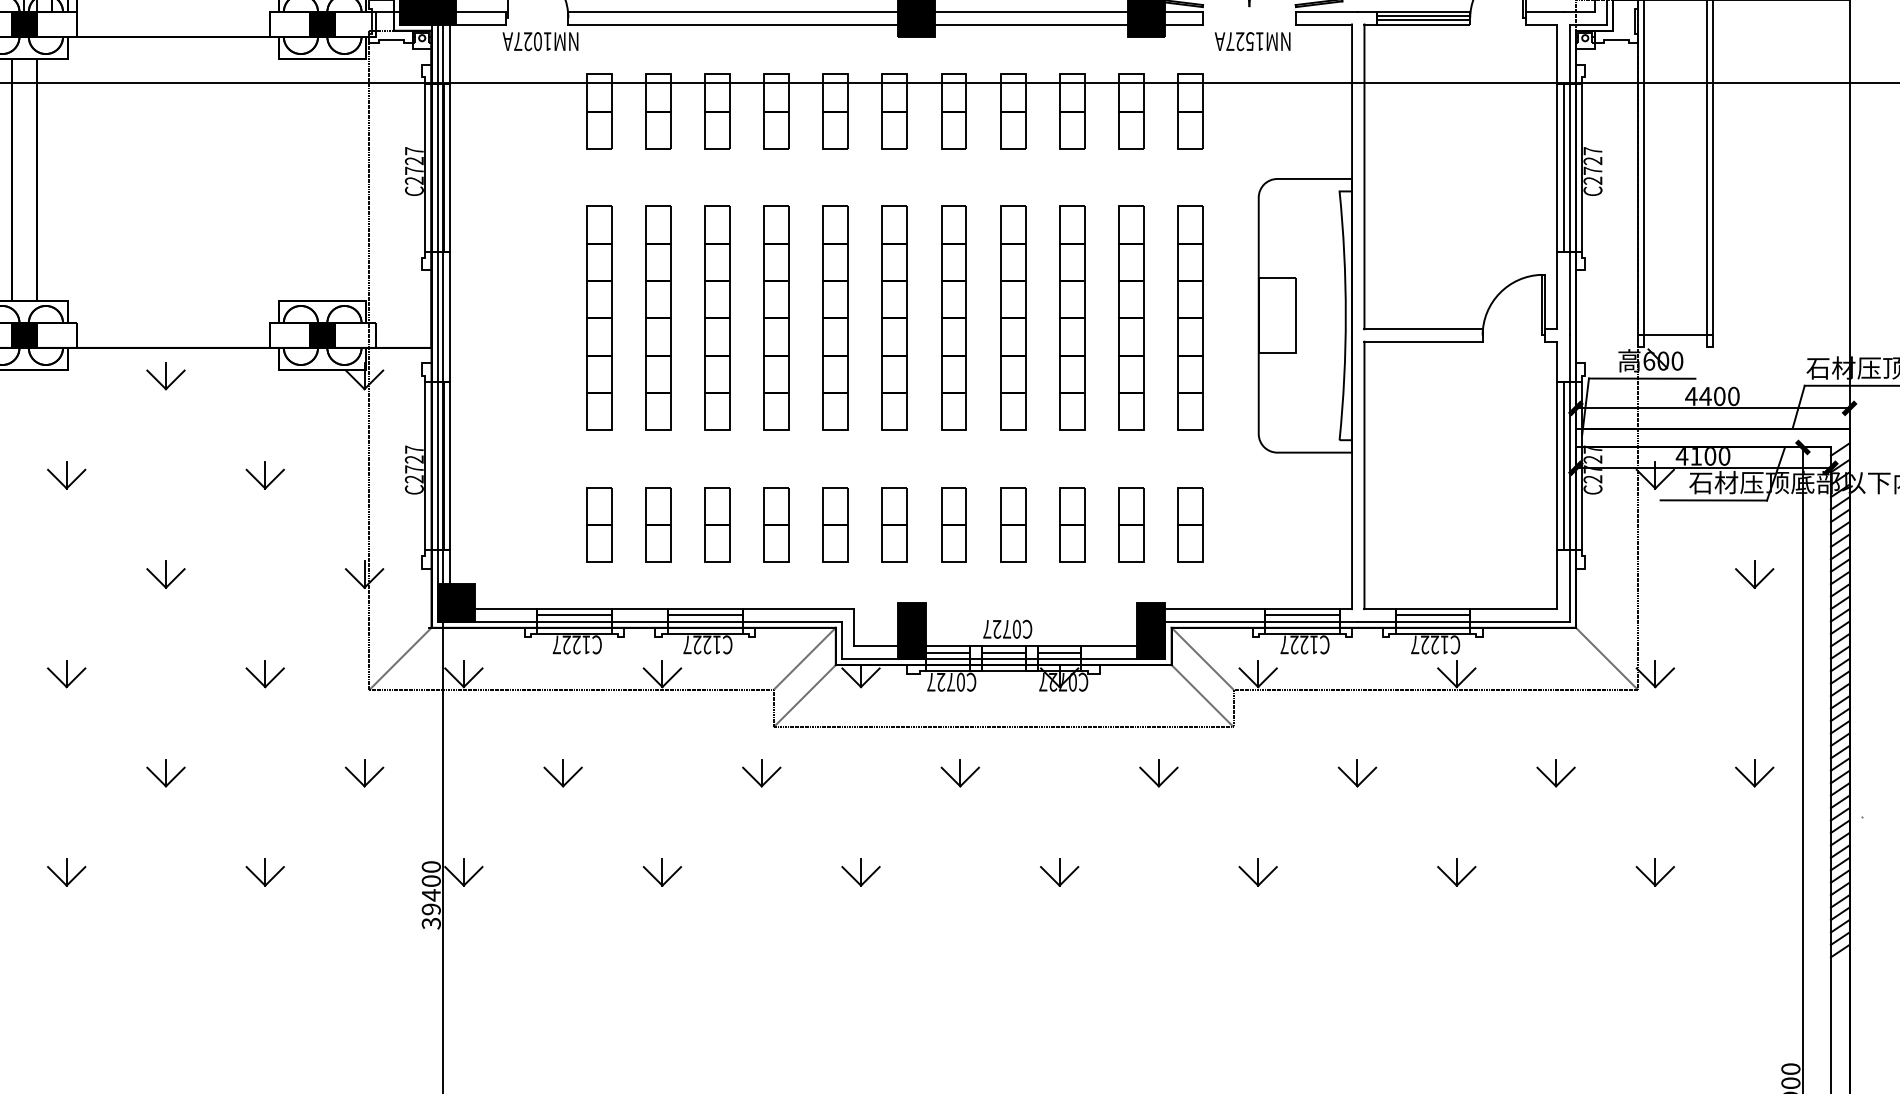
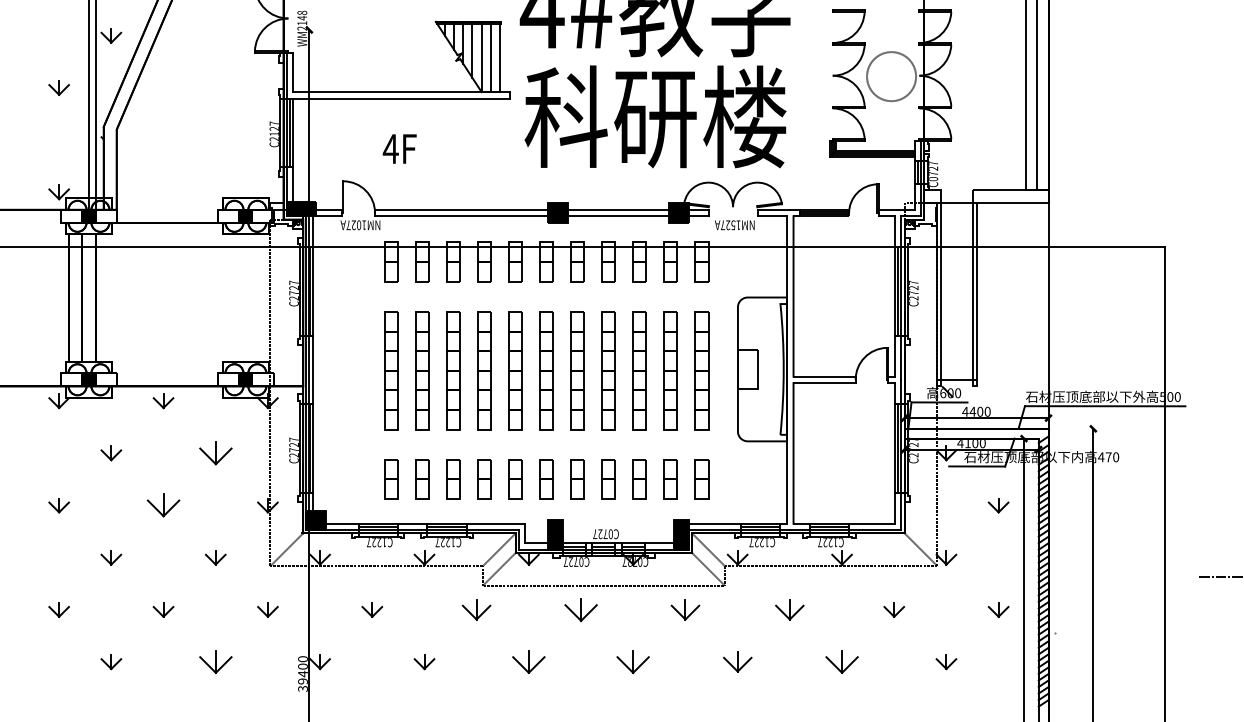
part: (264, 475) -> (215, 453), size x1.6
part: (165, 574) -> (163, 505), size x1.6
part: (761, 772) -> (476, 609), size x1.4
part: (959, 772) -> (580, 609), size x1.6
part: (1158, 772) -> (685, 609), size x1.4
part: (1356, 772) -> (789, 609), size x1.4
part: (264, 873) -> (215, 662), size x1.6
part: (860, 873) -> (528, 662), size x1.6
part: (1060, 873) -> (633, 662), size x1.6
part: (1257, 873) -> (737, 662), size x1.4
part: (1455, 873) -> (841, 662), size x1.6

